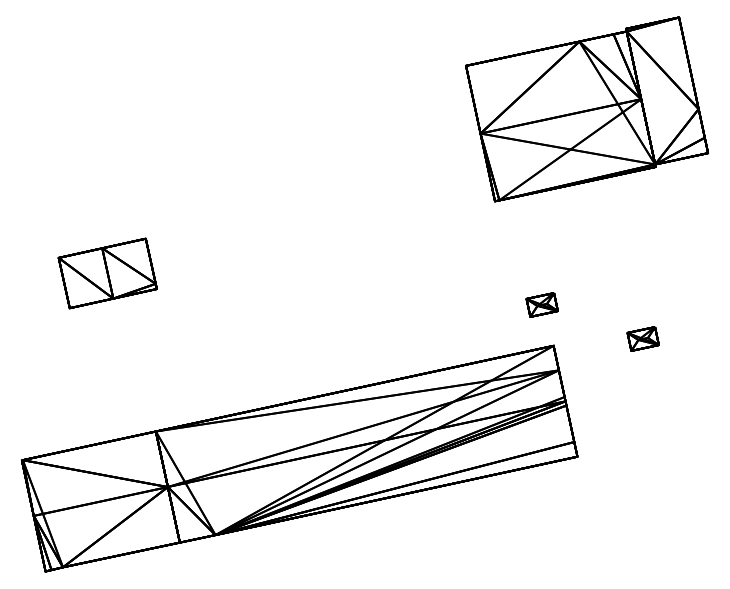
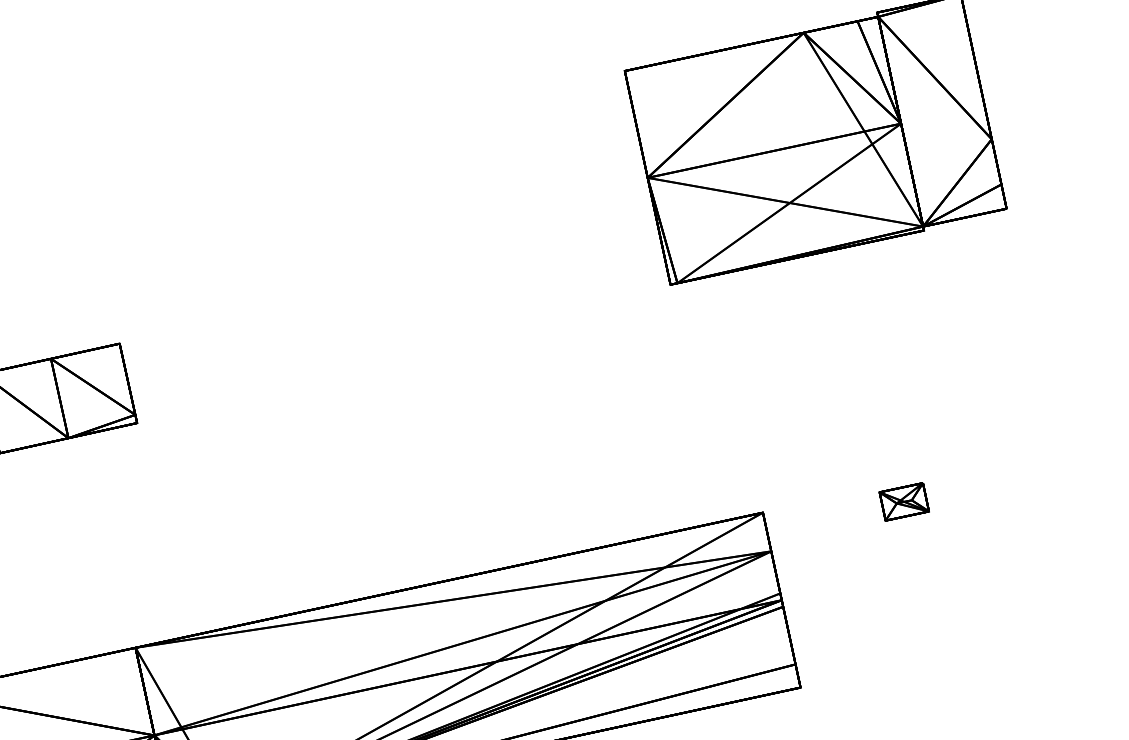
part: (541, 304) -> (743, 447), removed

